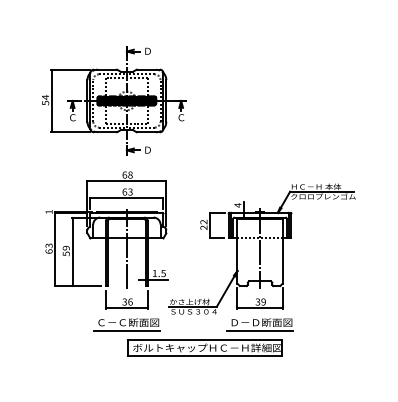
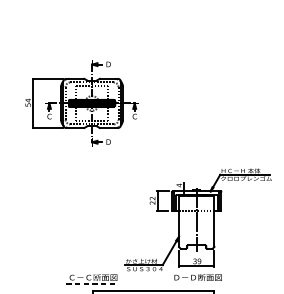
part: (106, 240) -> (76, 213), removed
line: (126, 331) -> (91, 284), solid -> dashed
line: (259, 331) -> (196, 284), removed

